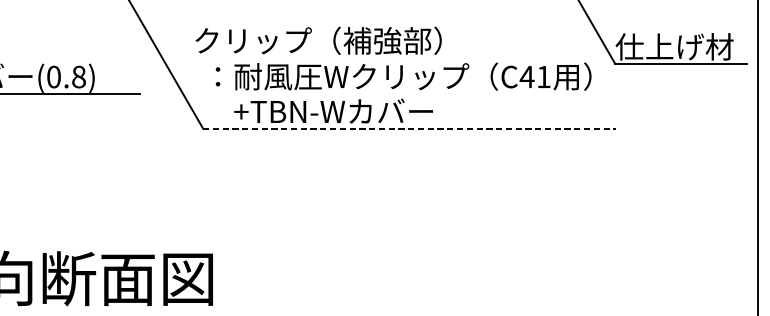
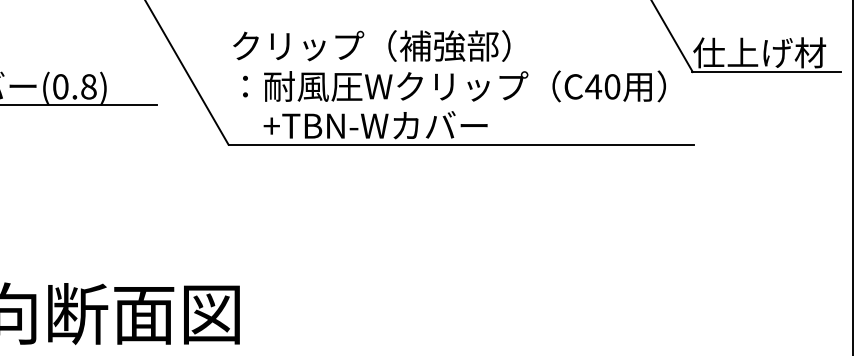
text: (318, 40) -> (371, 45), moved
text: (543, 76) -> (612, 86), C41 -> C40
line: (409, 128) -> (461, 144), dashed -> solid

